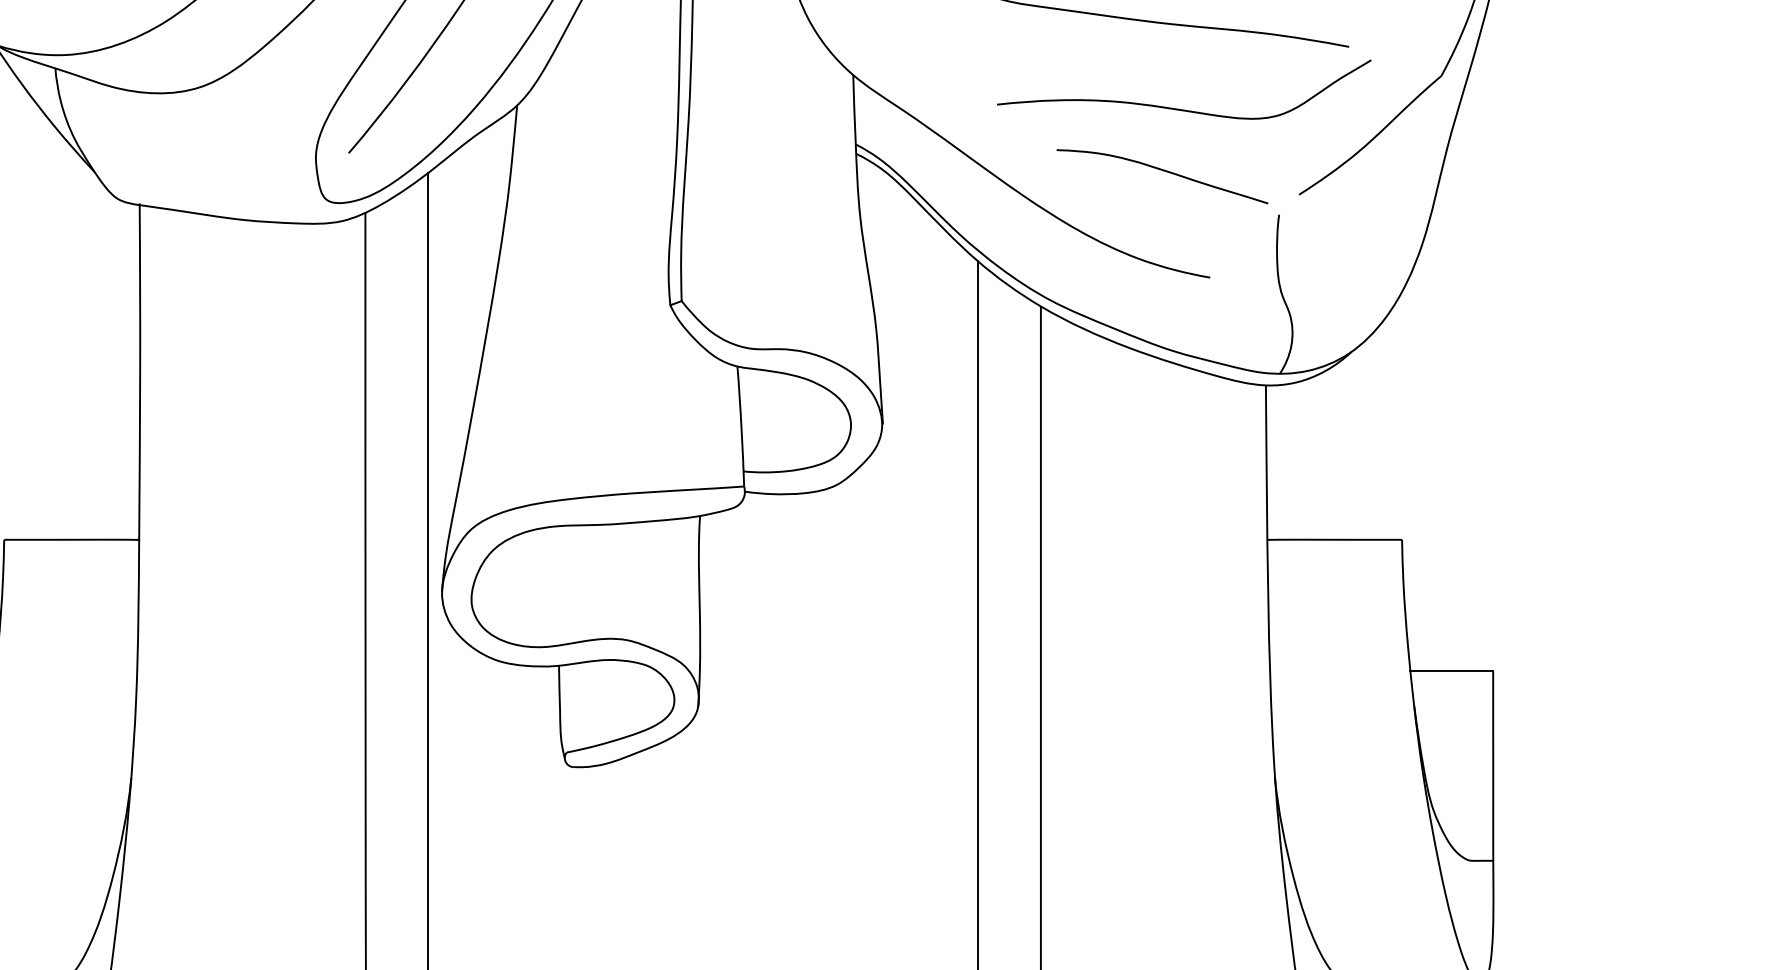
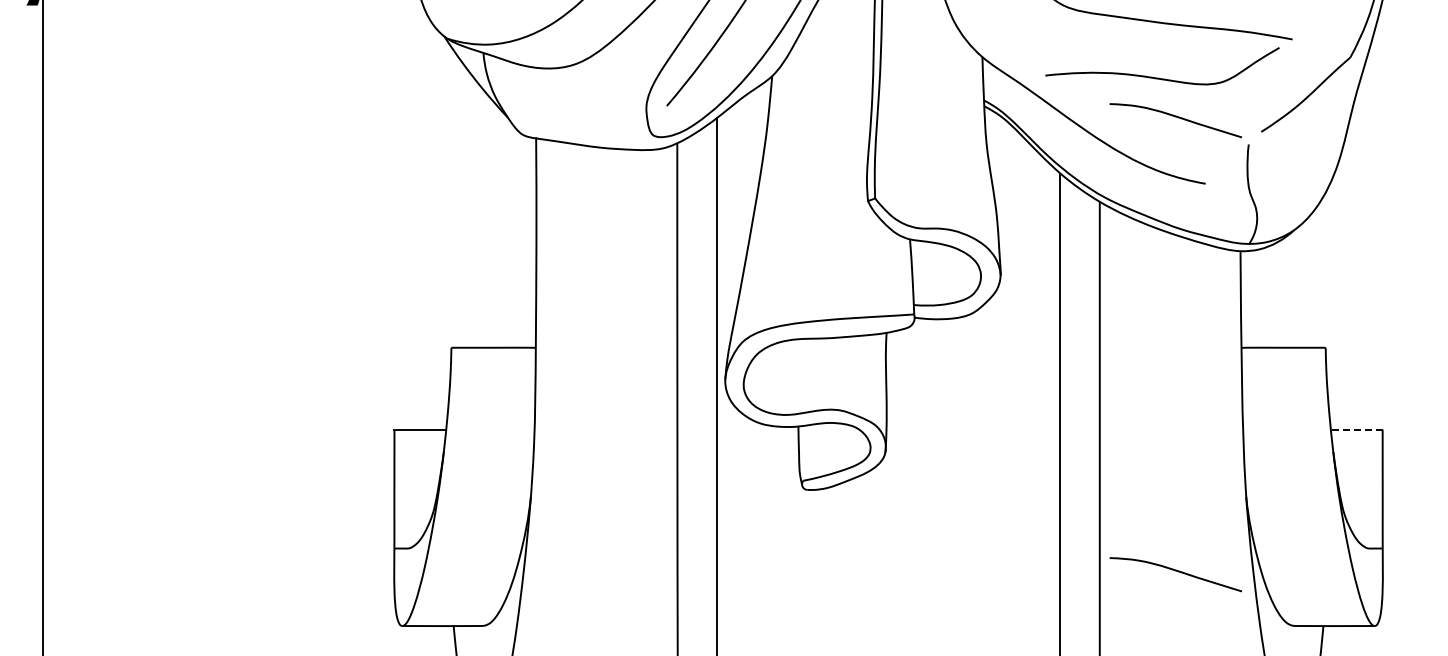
curve: (1177, 107) -> (1158, 77), moved
line: (1451, 670) -> (1356, 429), solid -> dashed
curve: (1161, 897) -> (1175, 571), added

